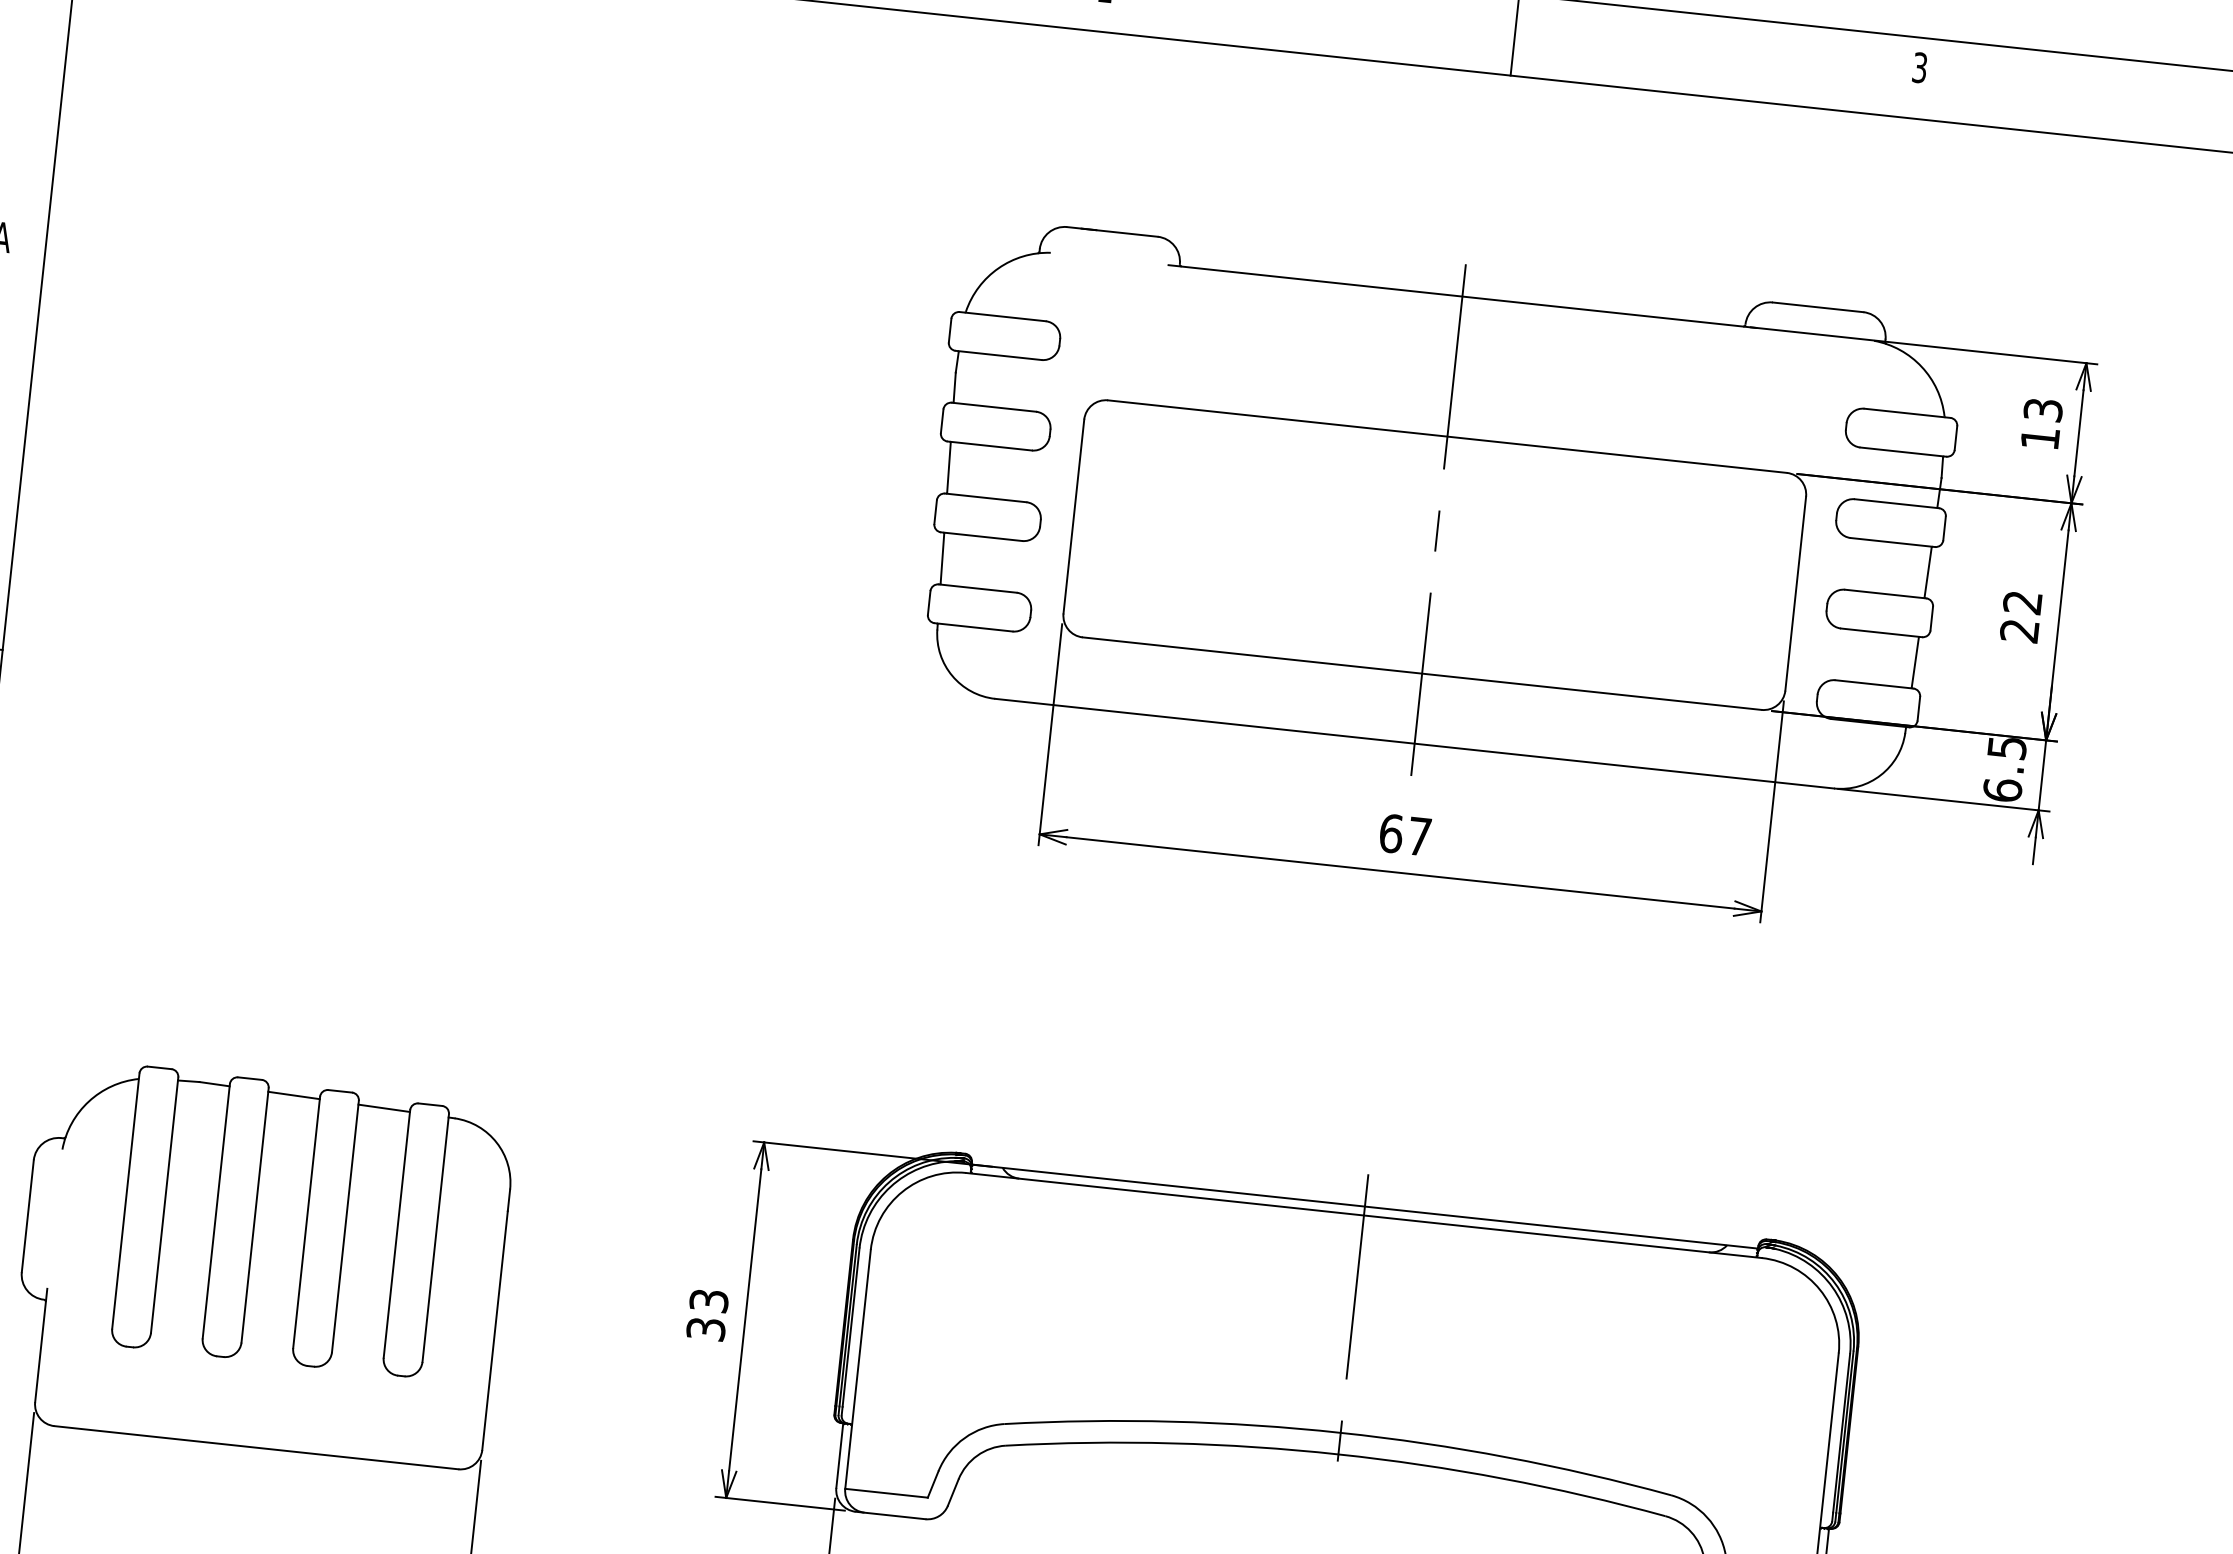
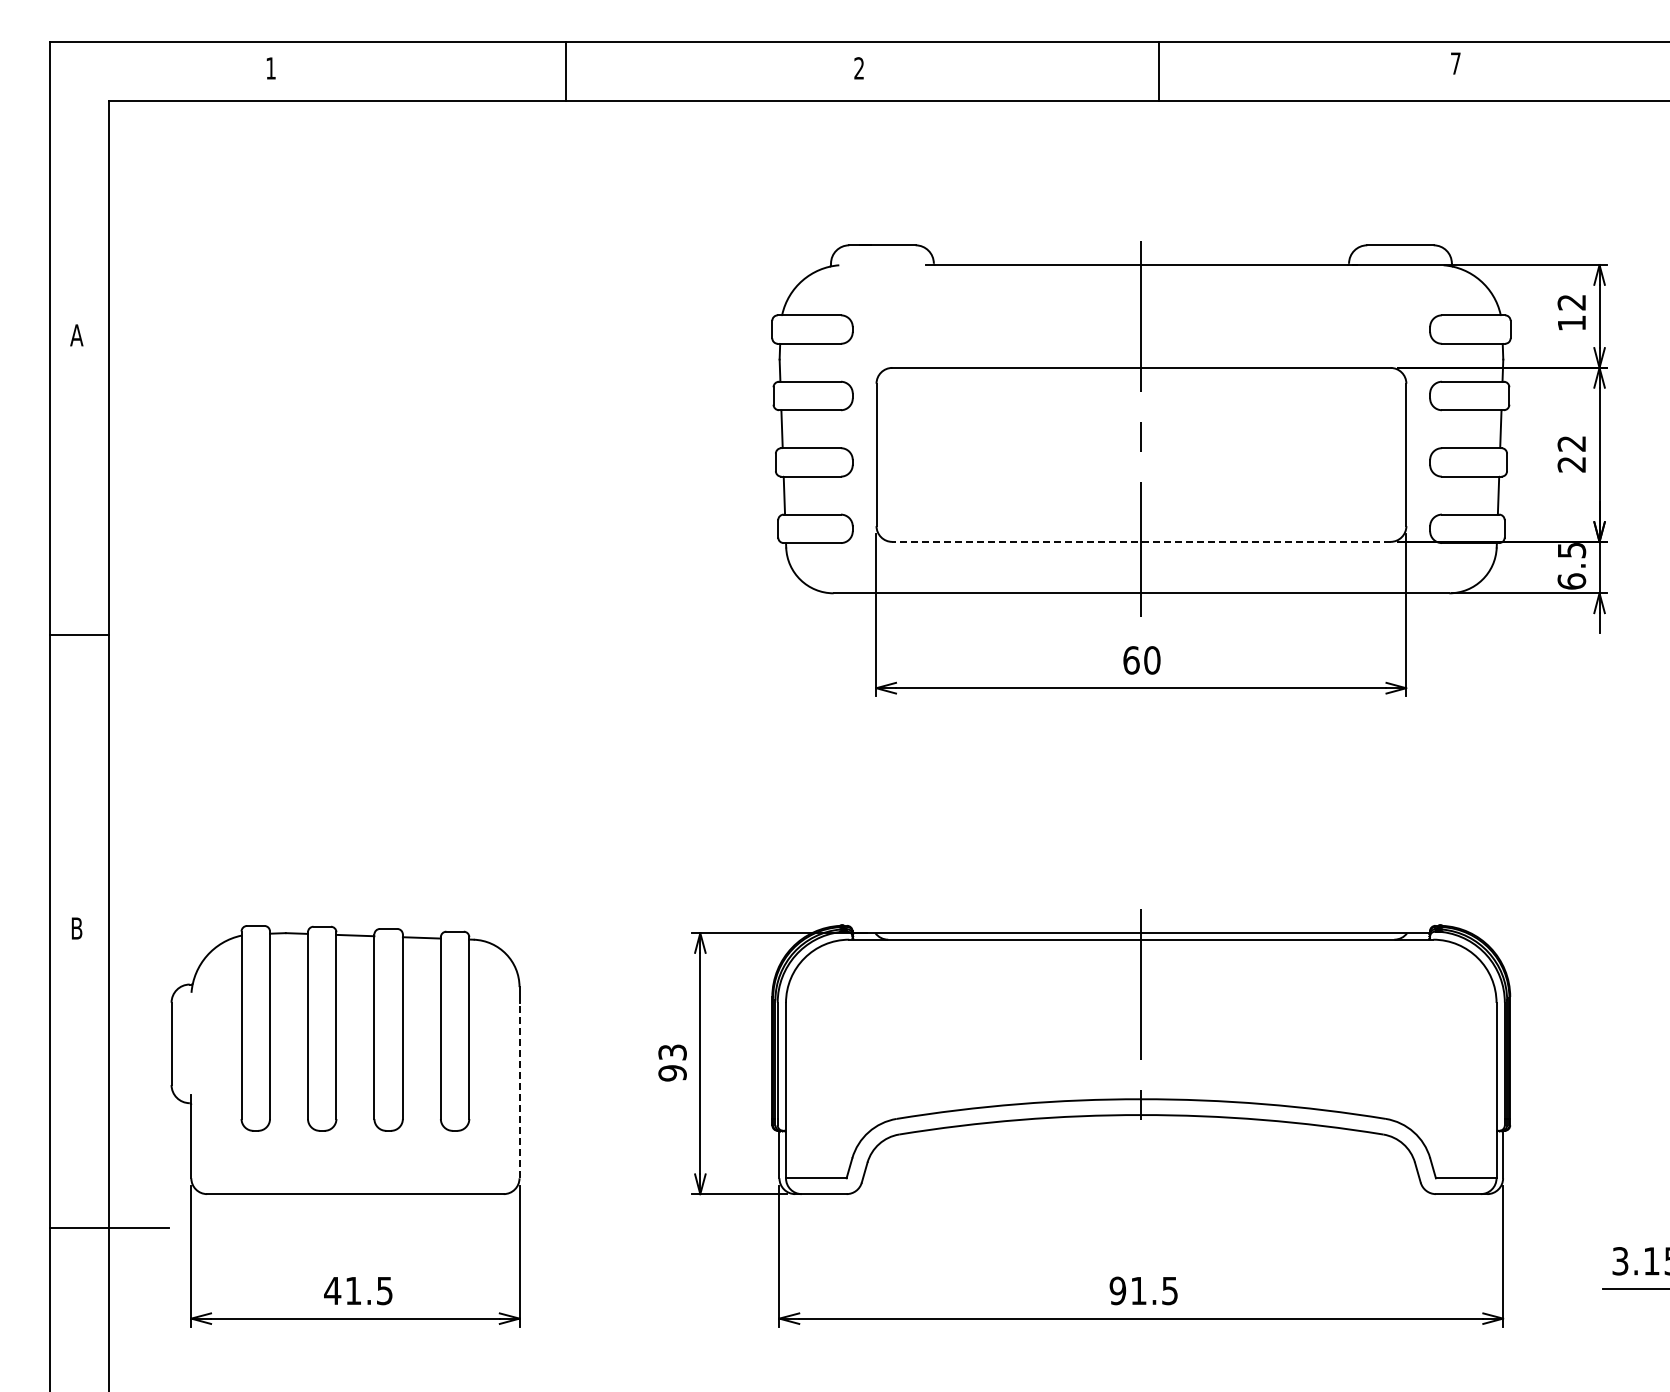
text: (1919, 67) -> (1455, 63), 3 -> 7
text: (2042, 410) -> (1571, 302), 13 -> 12
line: (1420, 672) -> (1140, 541), solid -> dashed
text: (1419, 836) -> (1152, 660), 67 -> 60
text: (705, 1329) -> (672, 1073), 33 -> 93
line: (495, 1330) -> (519, 1090), solid -> dashed

